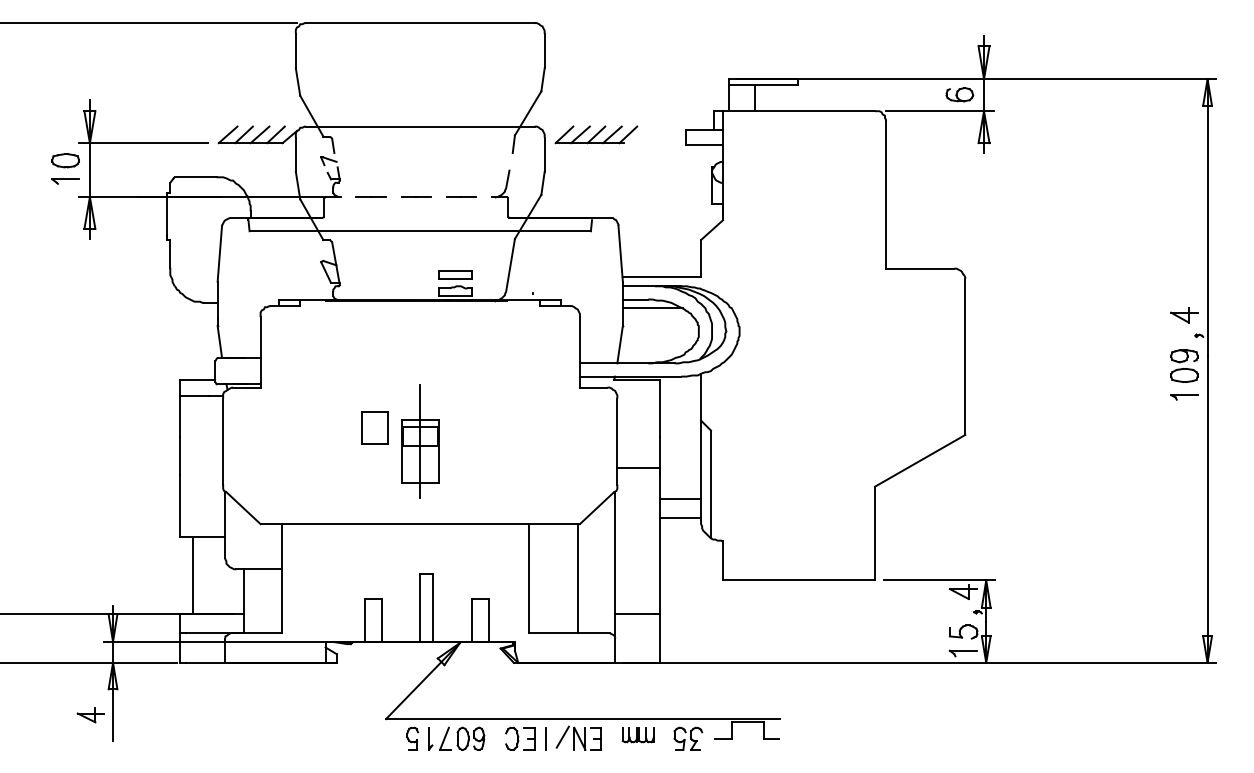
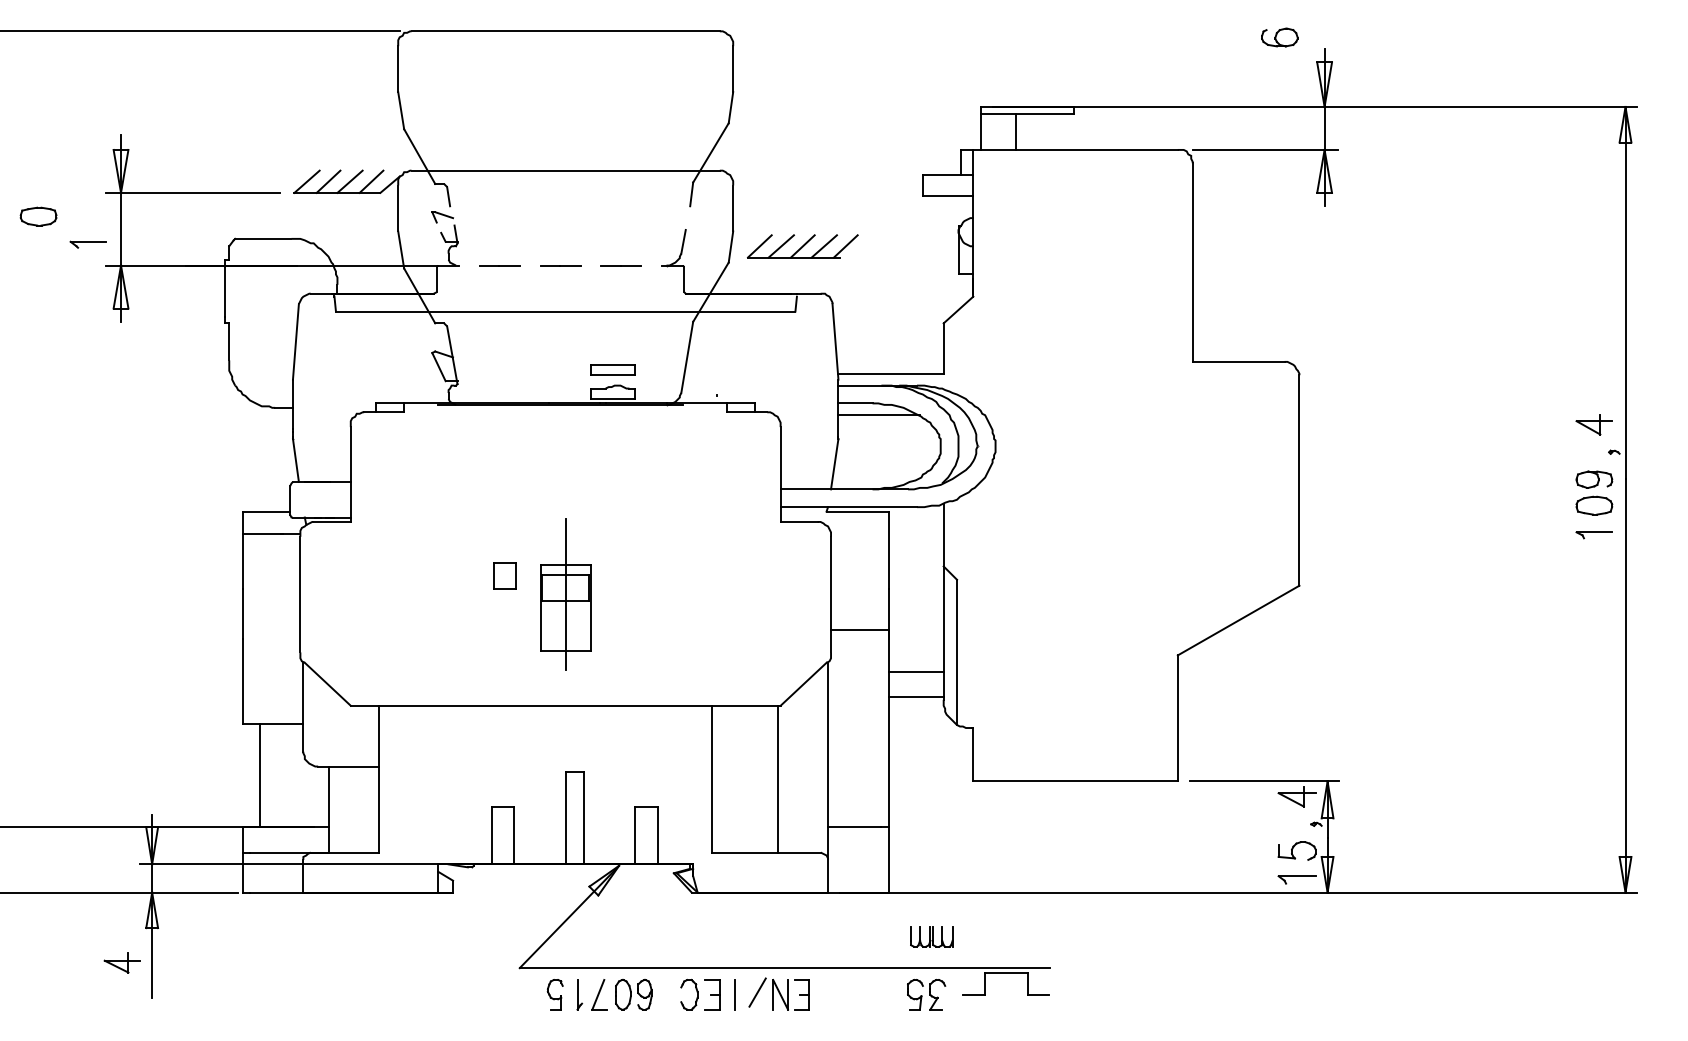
part: (959, 94) -> (1279, 37), moved
part: (596, 134) -> (802, 245), moved
part: (65, 160) -> (38, 216), moved
part: (374, 427) -> (504, 575), size x0.6
part: (637, 735) -> (930, 937), moved

